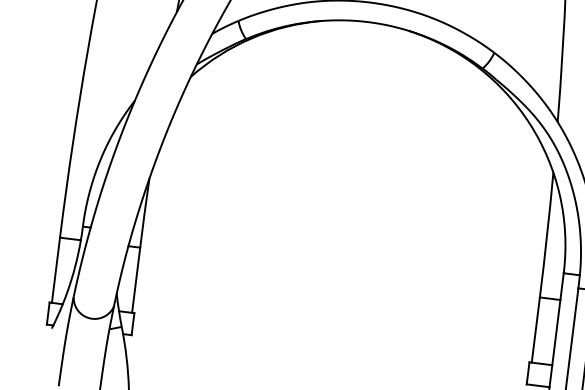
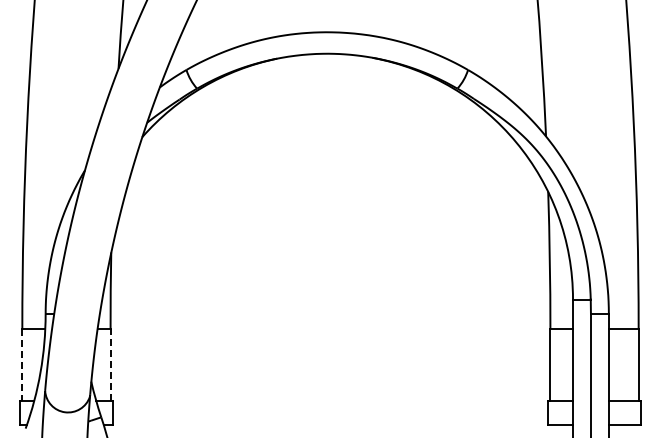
line: (56, 270) -> (22, 364), solid -> dashed
line: (136, 279) -> (110, 364), solid -> dashed

